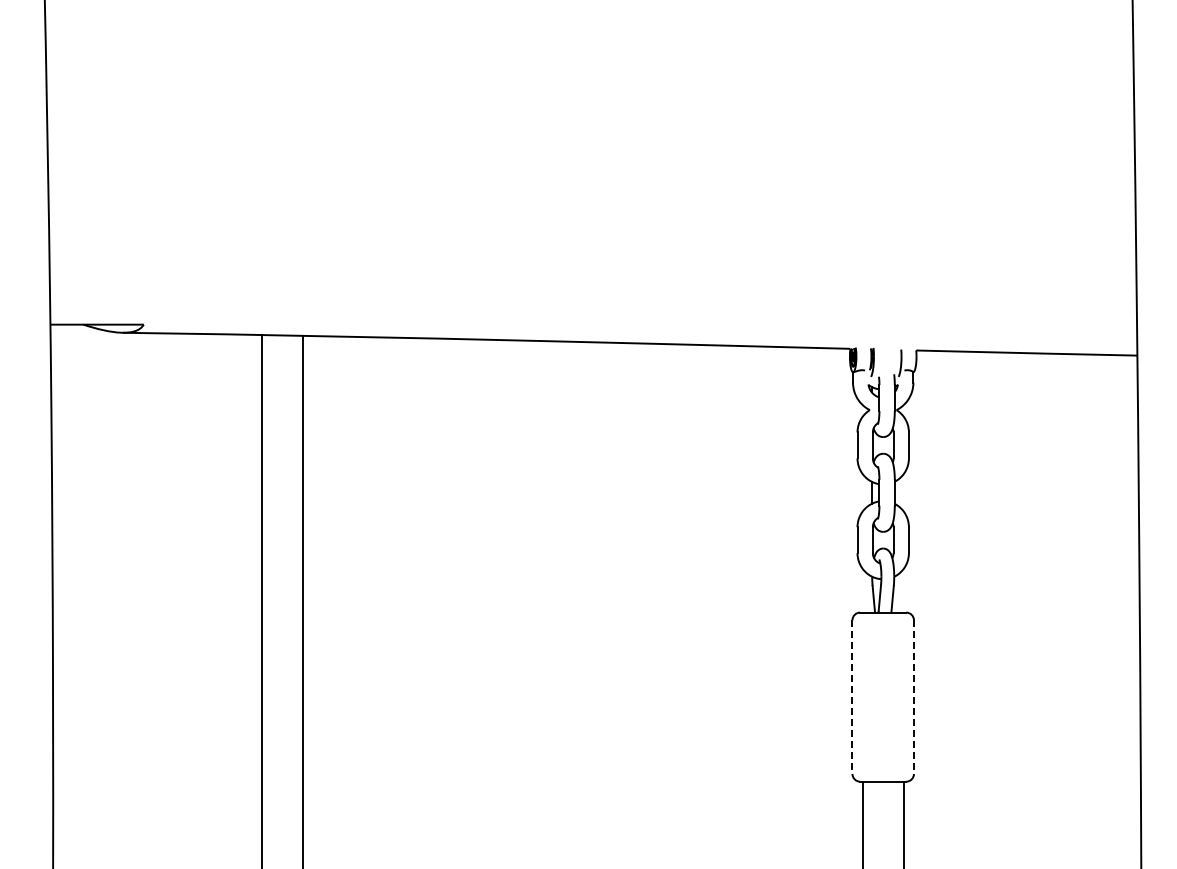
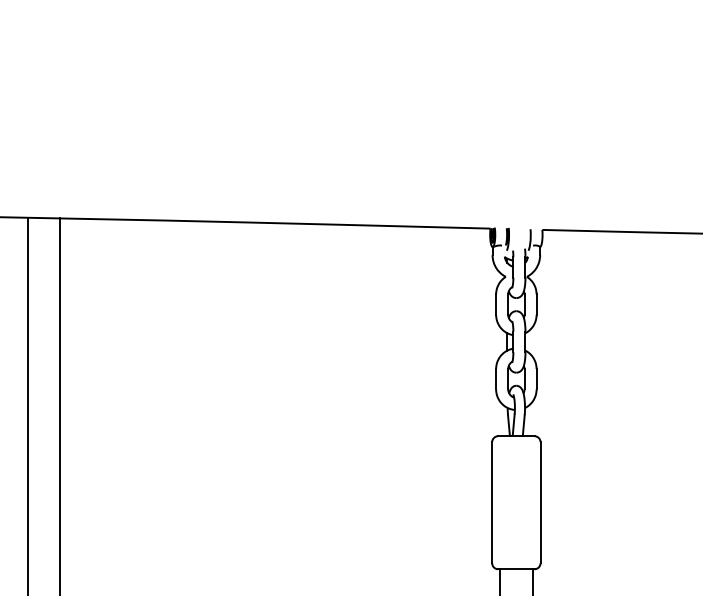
line: (852, 697) -> (492, 503), dashed -> solid
line: (913, 697) -> (540, 503), dashed -> solid

